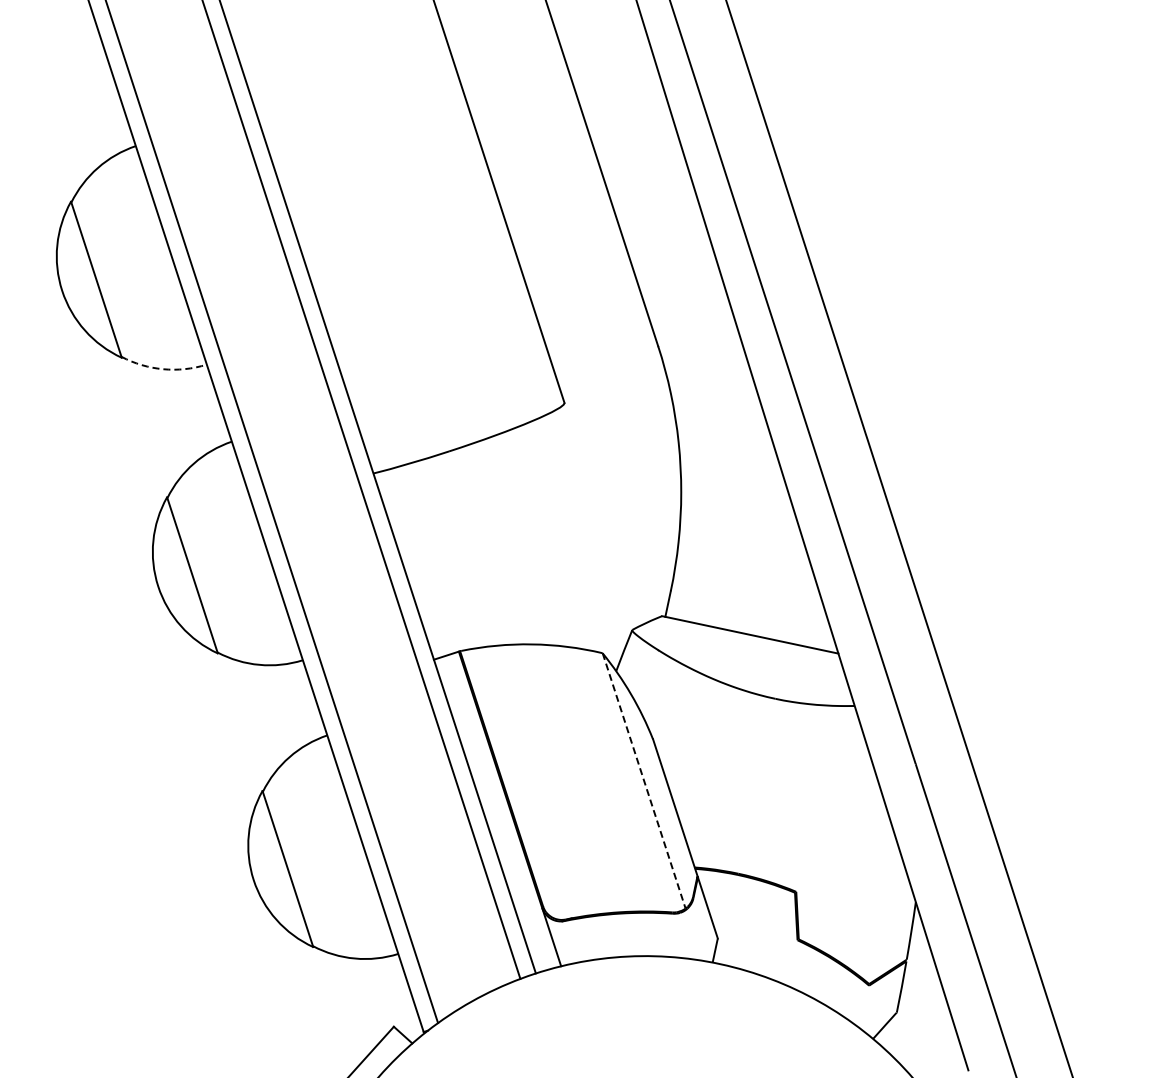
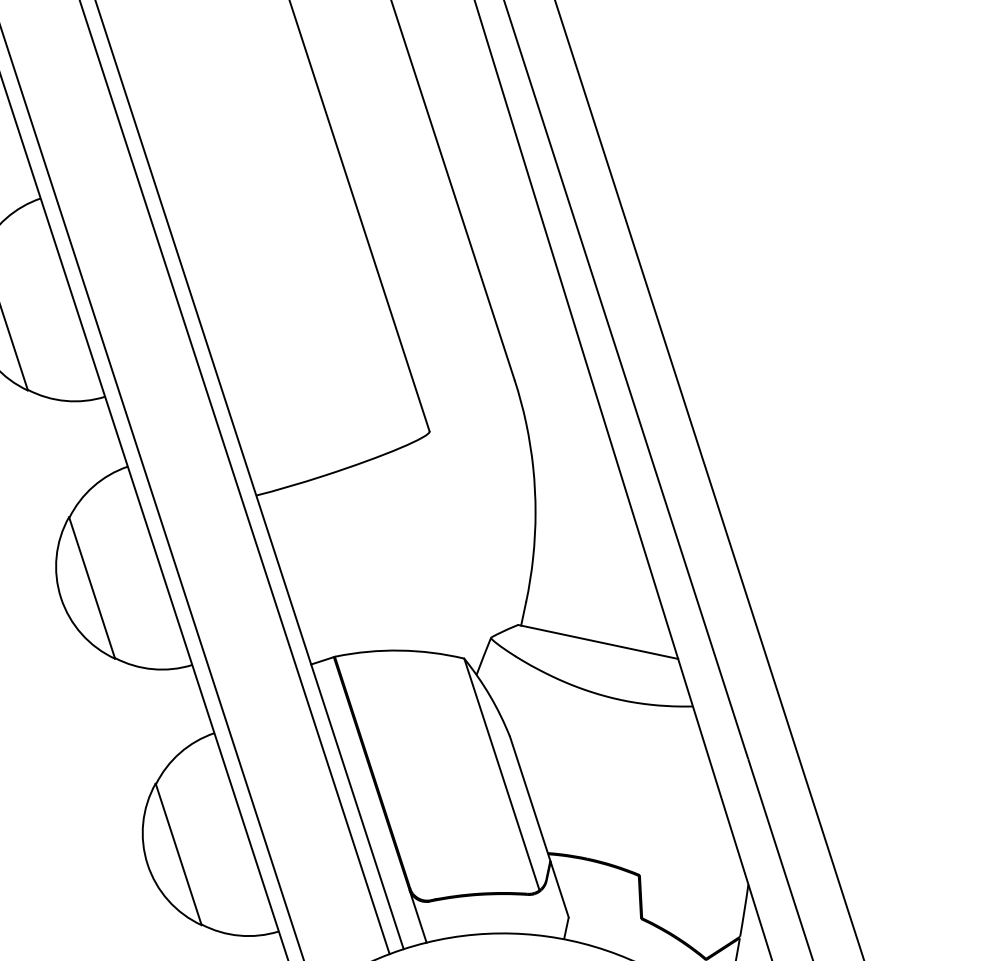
arc: (163, 369) -> (65, 401), dashed -> solid
line: (644, 781) -> (502, 775), dashed -> solid

